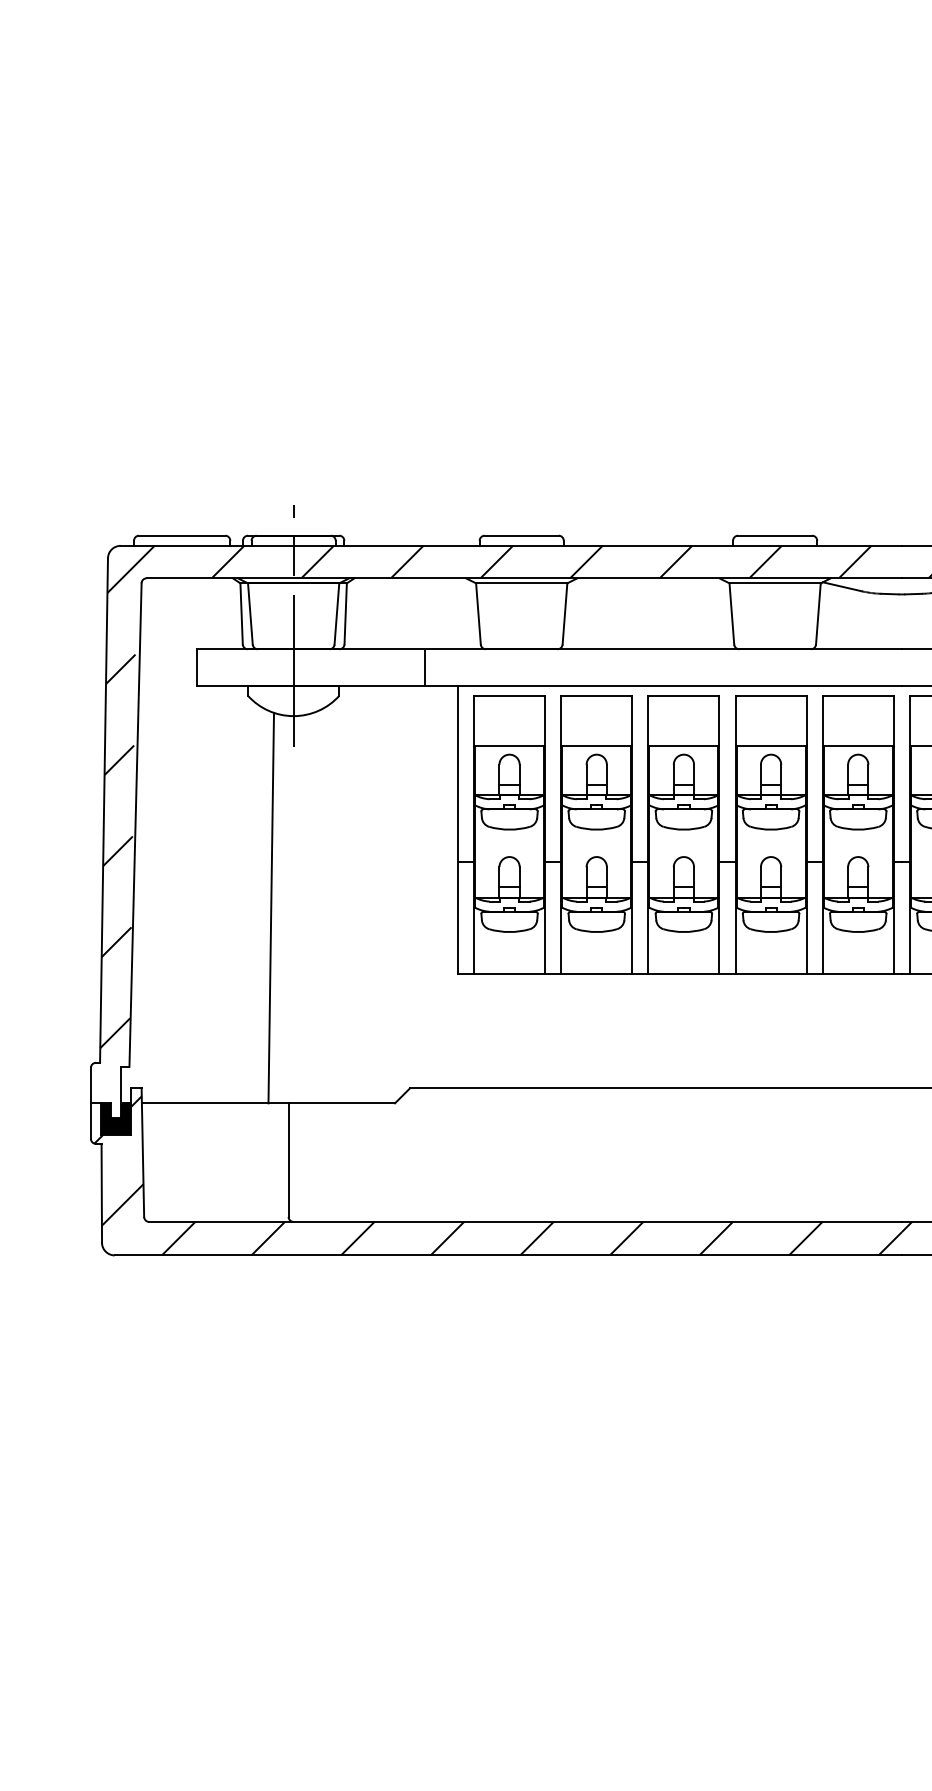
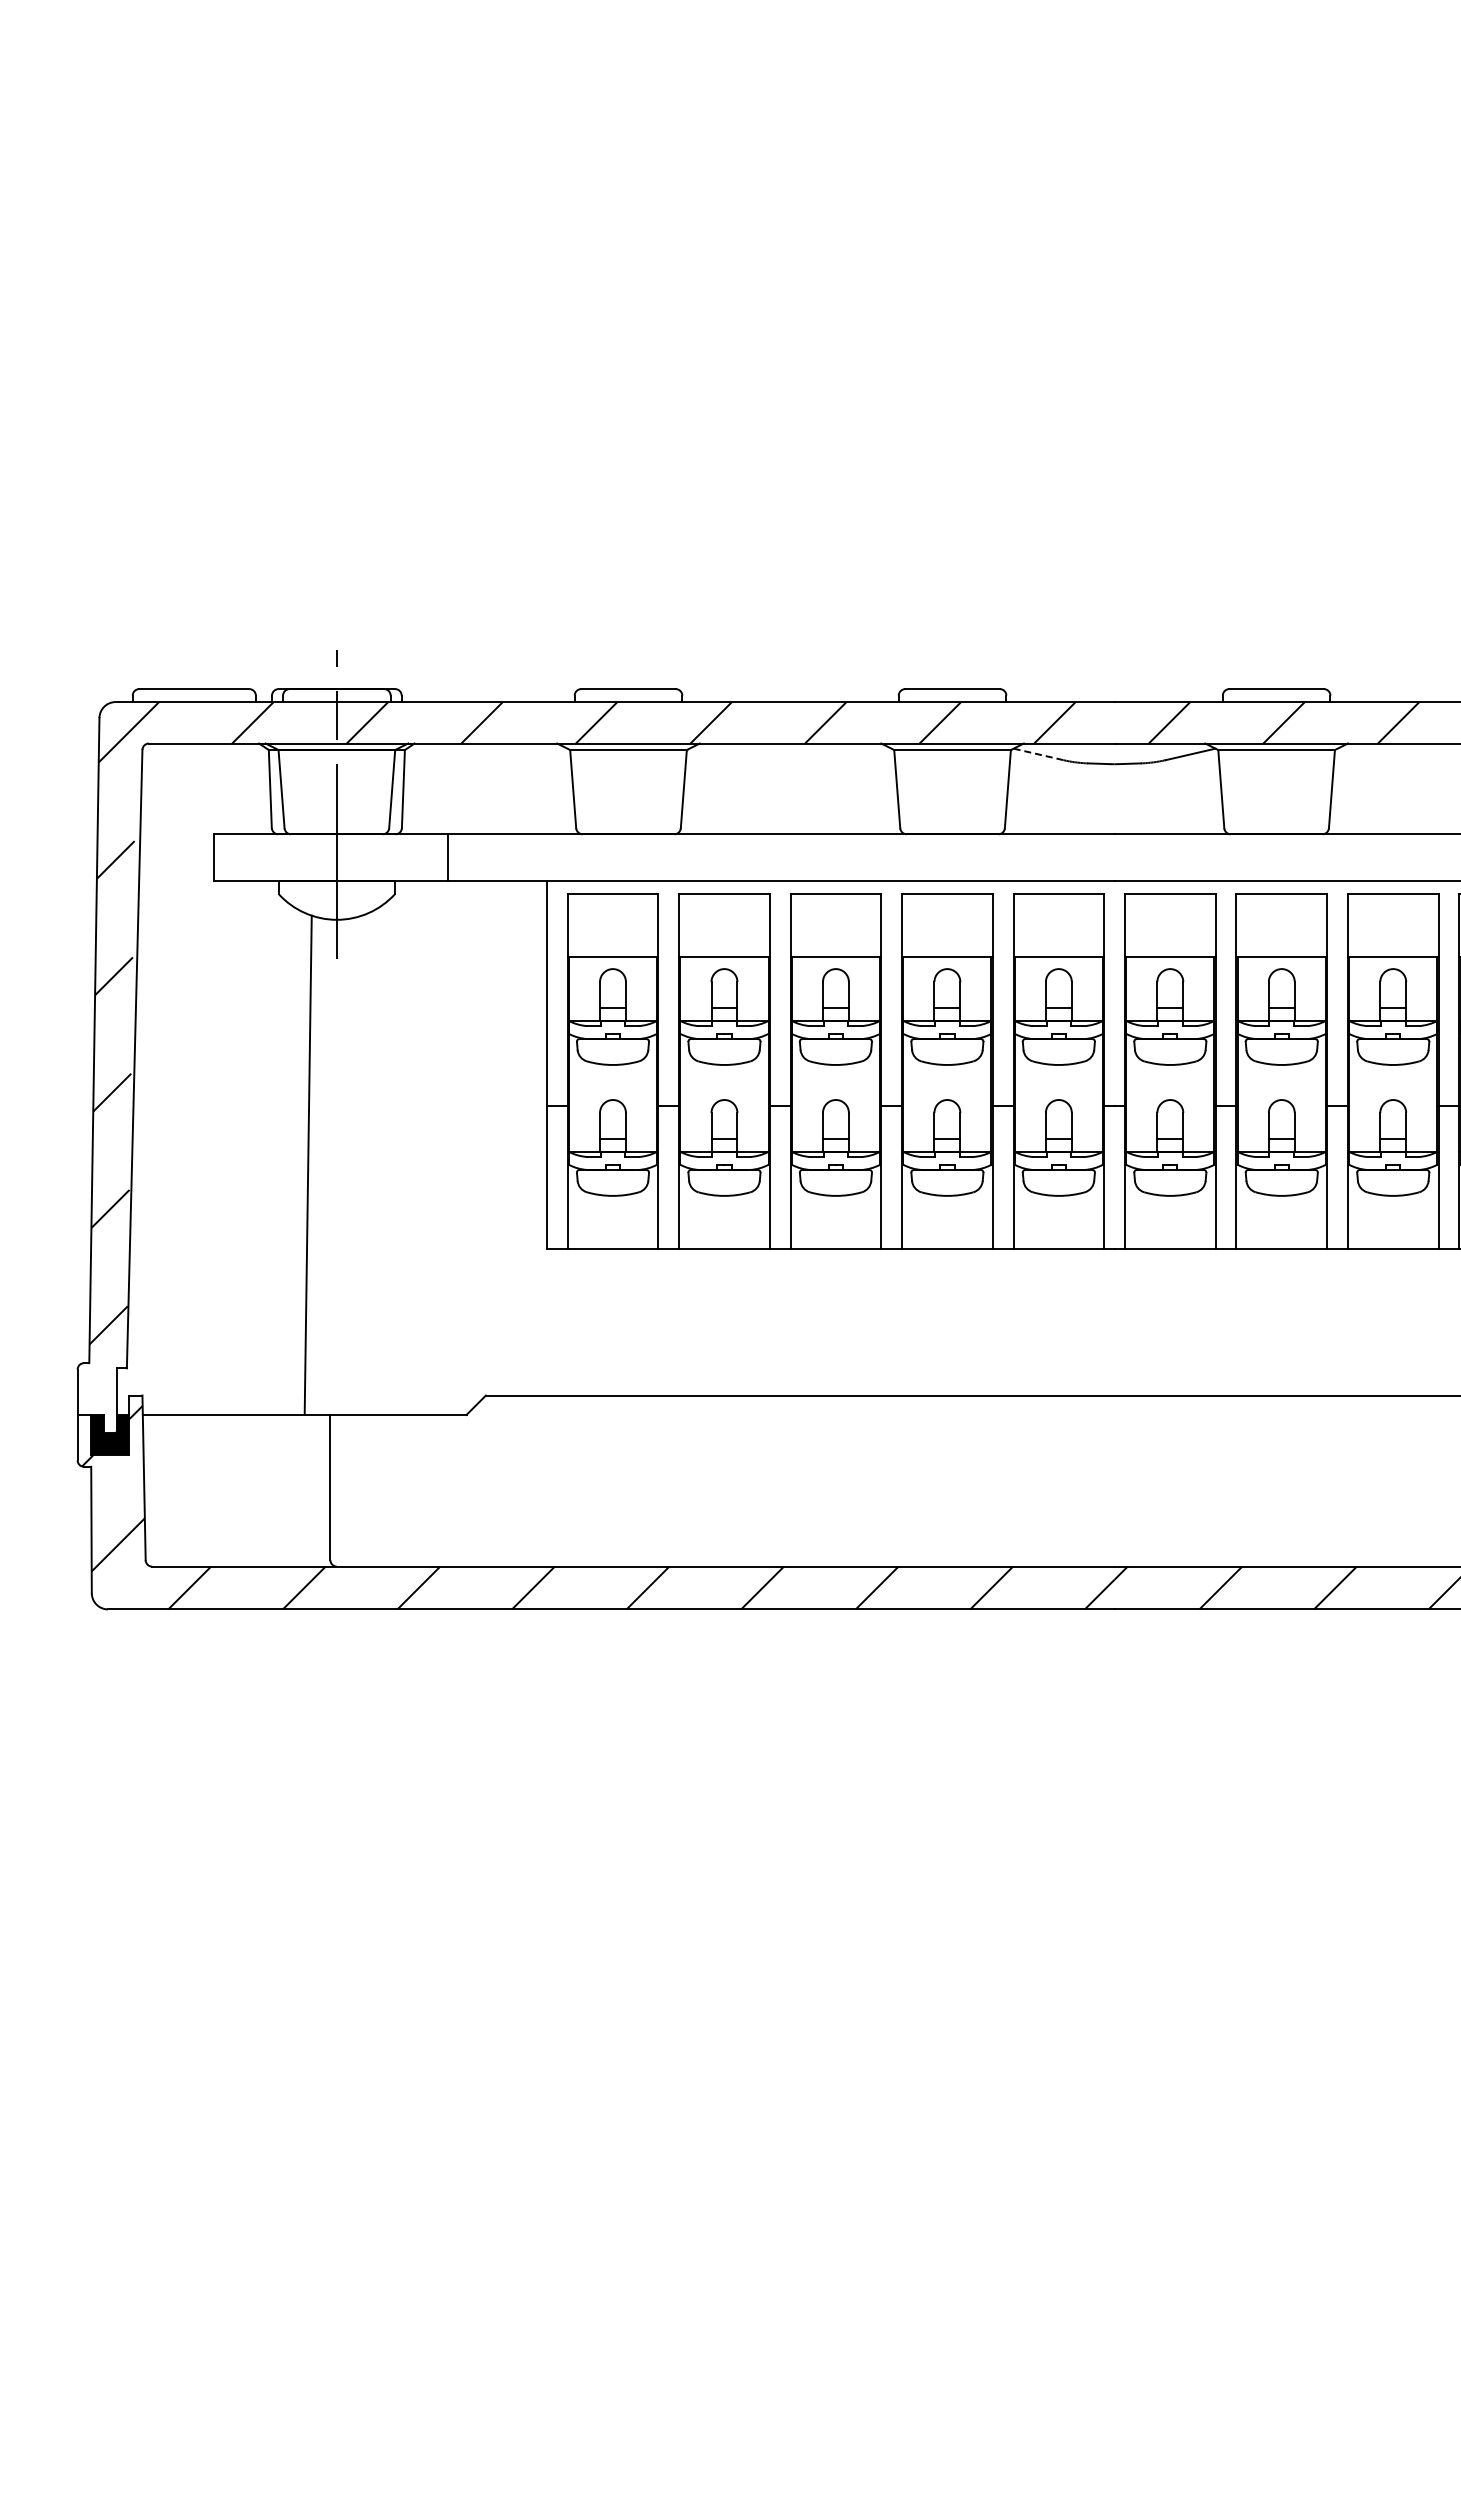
line: (842, 586) -> (1038, 754), solid -> dashed
line: (425, 667) -> (448, 857), moved

